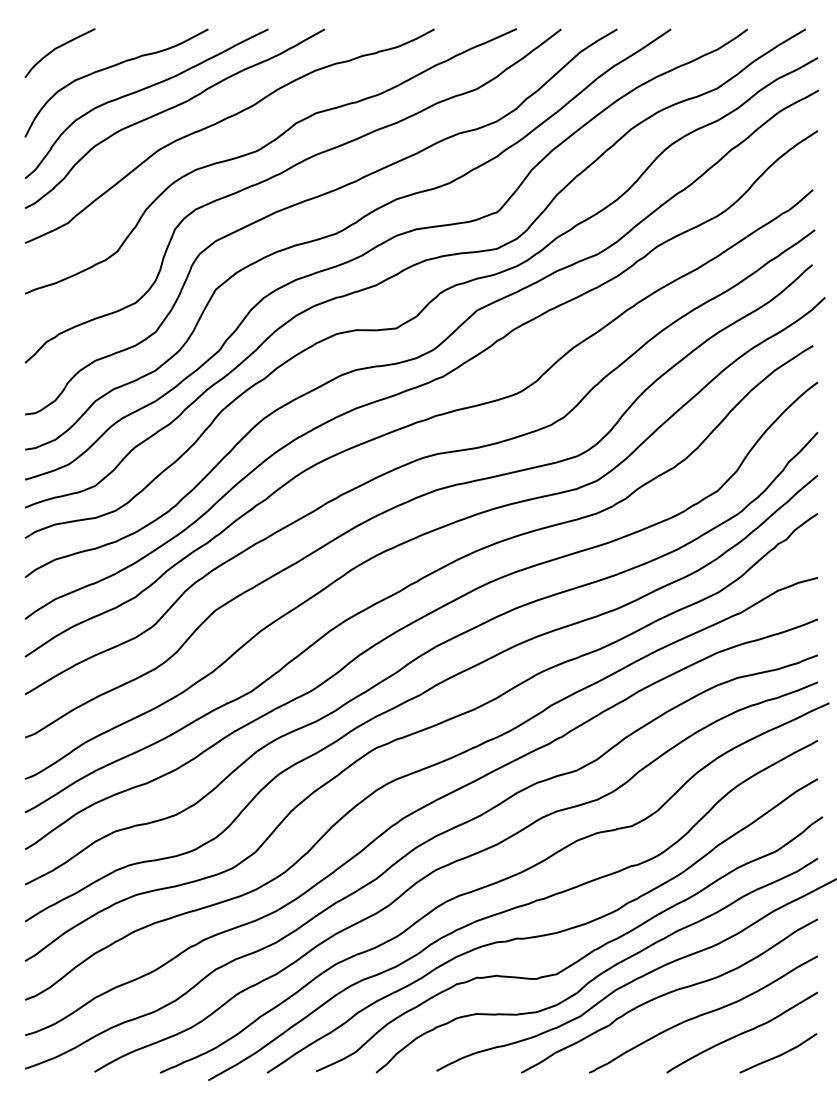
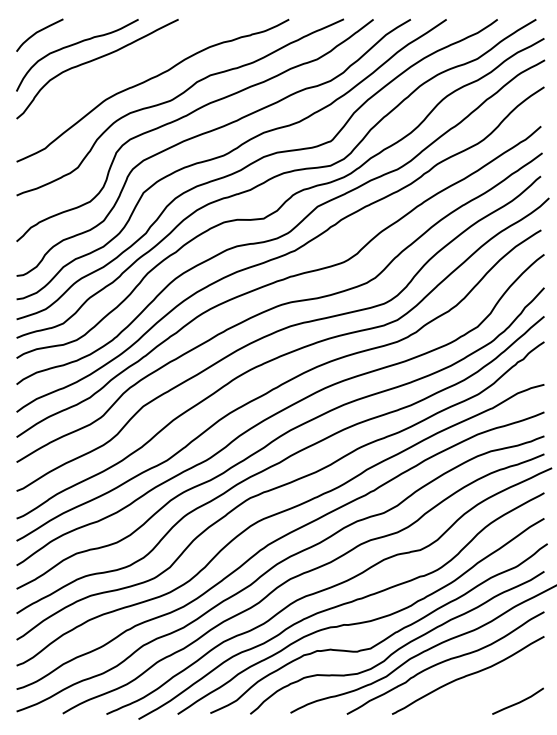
curve: (170, 110) -> (113, 73), removed
curve: (741, 1032) -> (493, 687), removed

